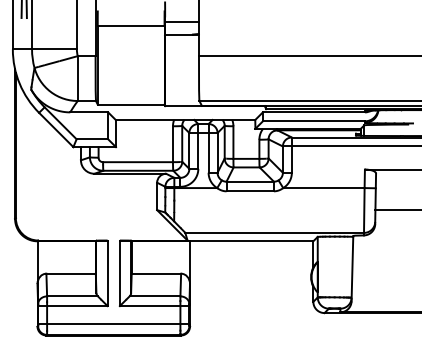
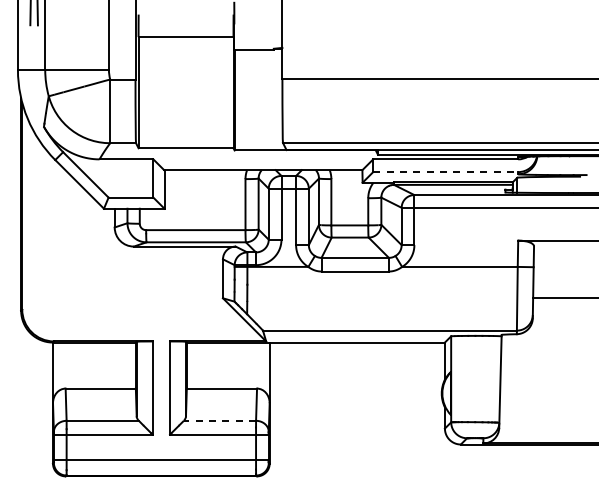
line: (182, 21) -> (258, 30), removed
line: (313, 121) -> (445, 172), solid -> dashed
line: (154, 296) -> (219, 420), solid -> dashed

